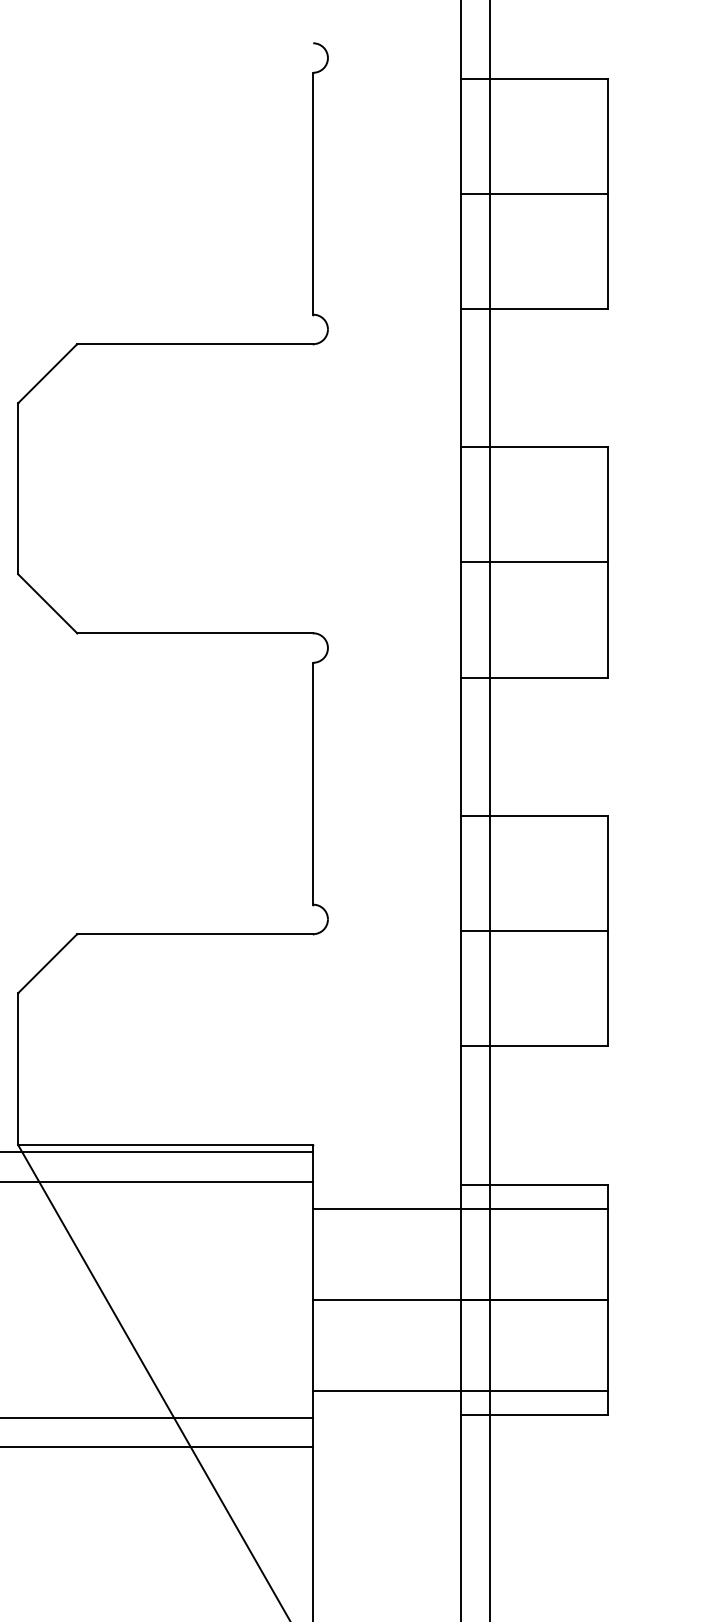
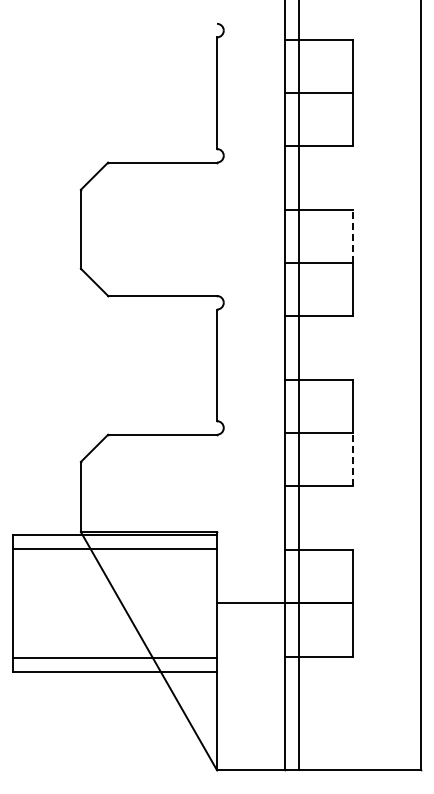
line: (609, 504) -> (353, 236), solid -> dashed
line: (609, 987) -> (353, 459), solid -> dashed
line: (461, 1208) -> (285, 561), removed
line: (461, 1391) -> (285, 645), removed

